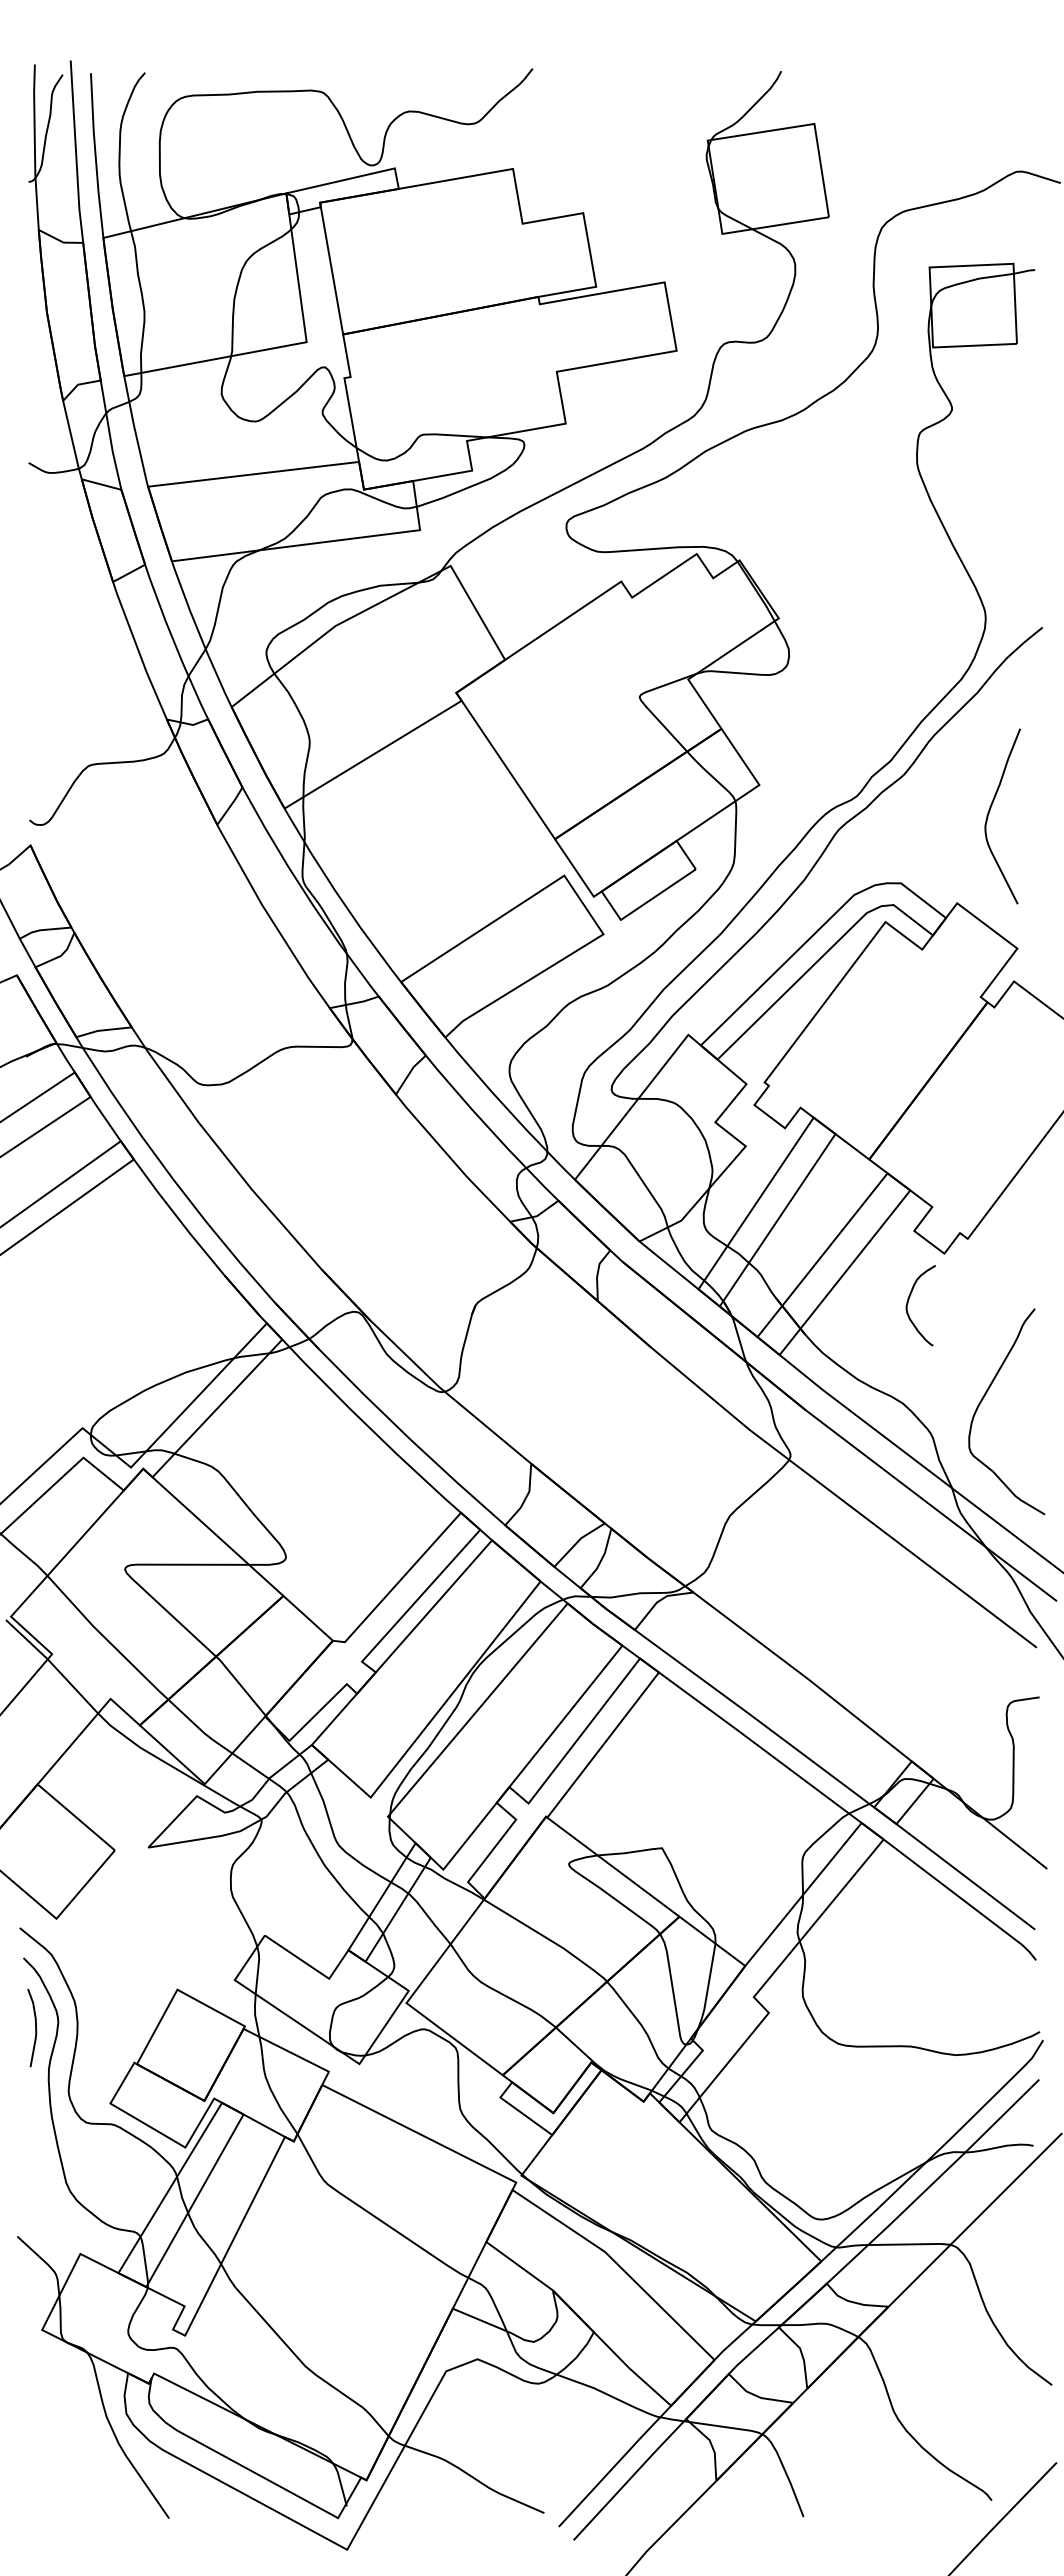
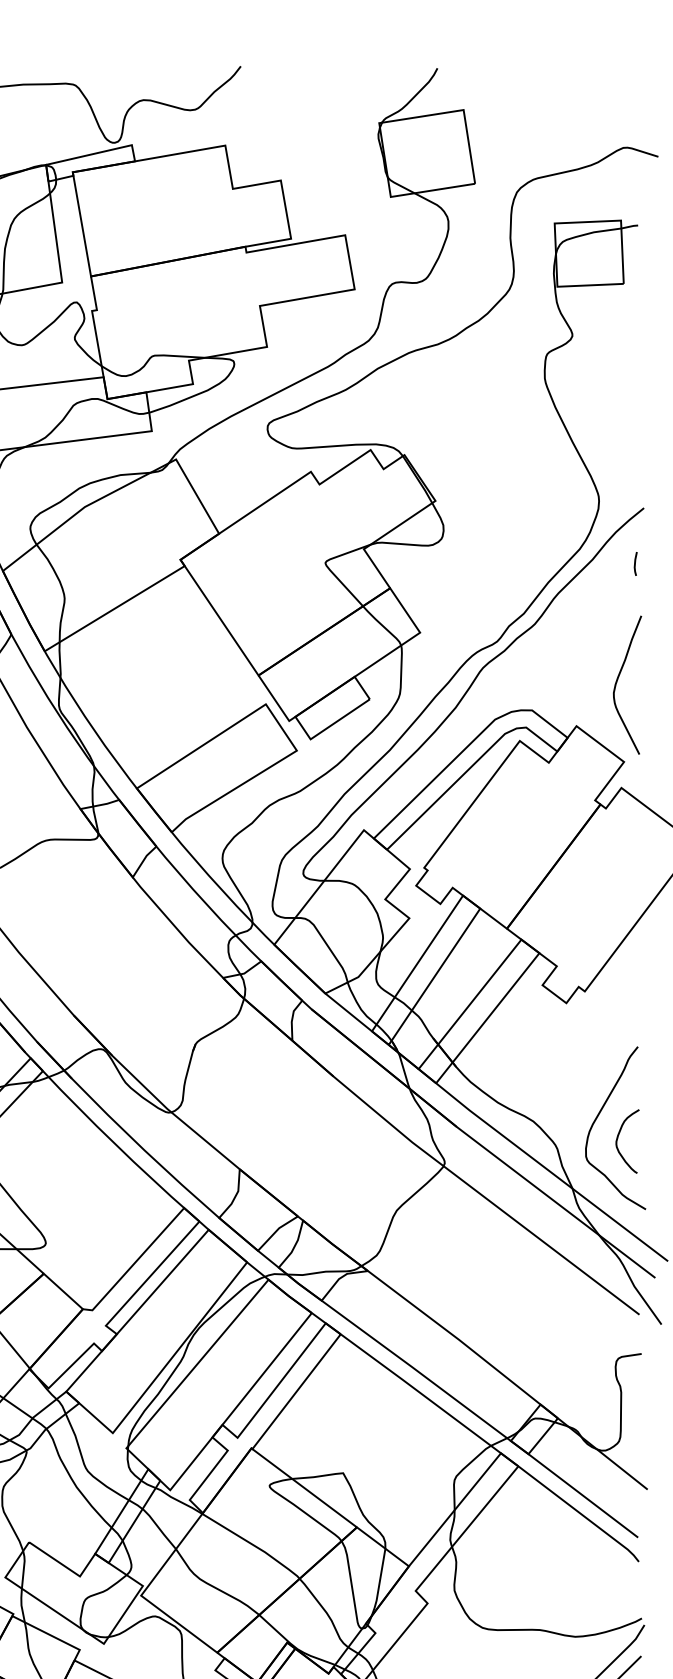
line: (1031, 698) -> (635, 564), added
curve: (990, 811) -> (617, 681), moved
curve: (909, 1300) -> (618, 1137), moved

